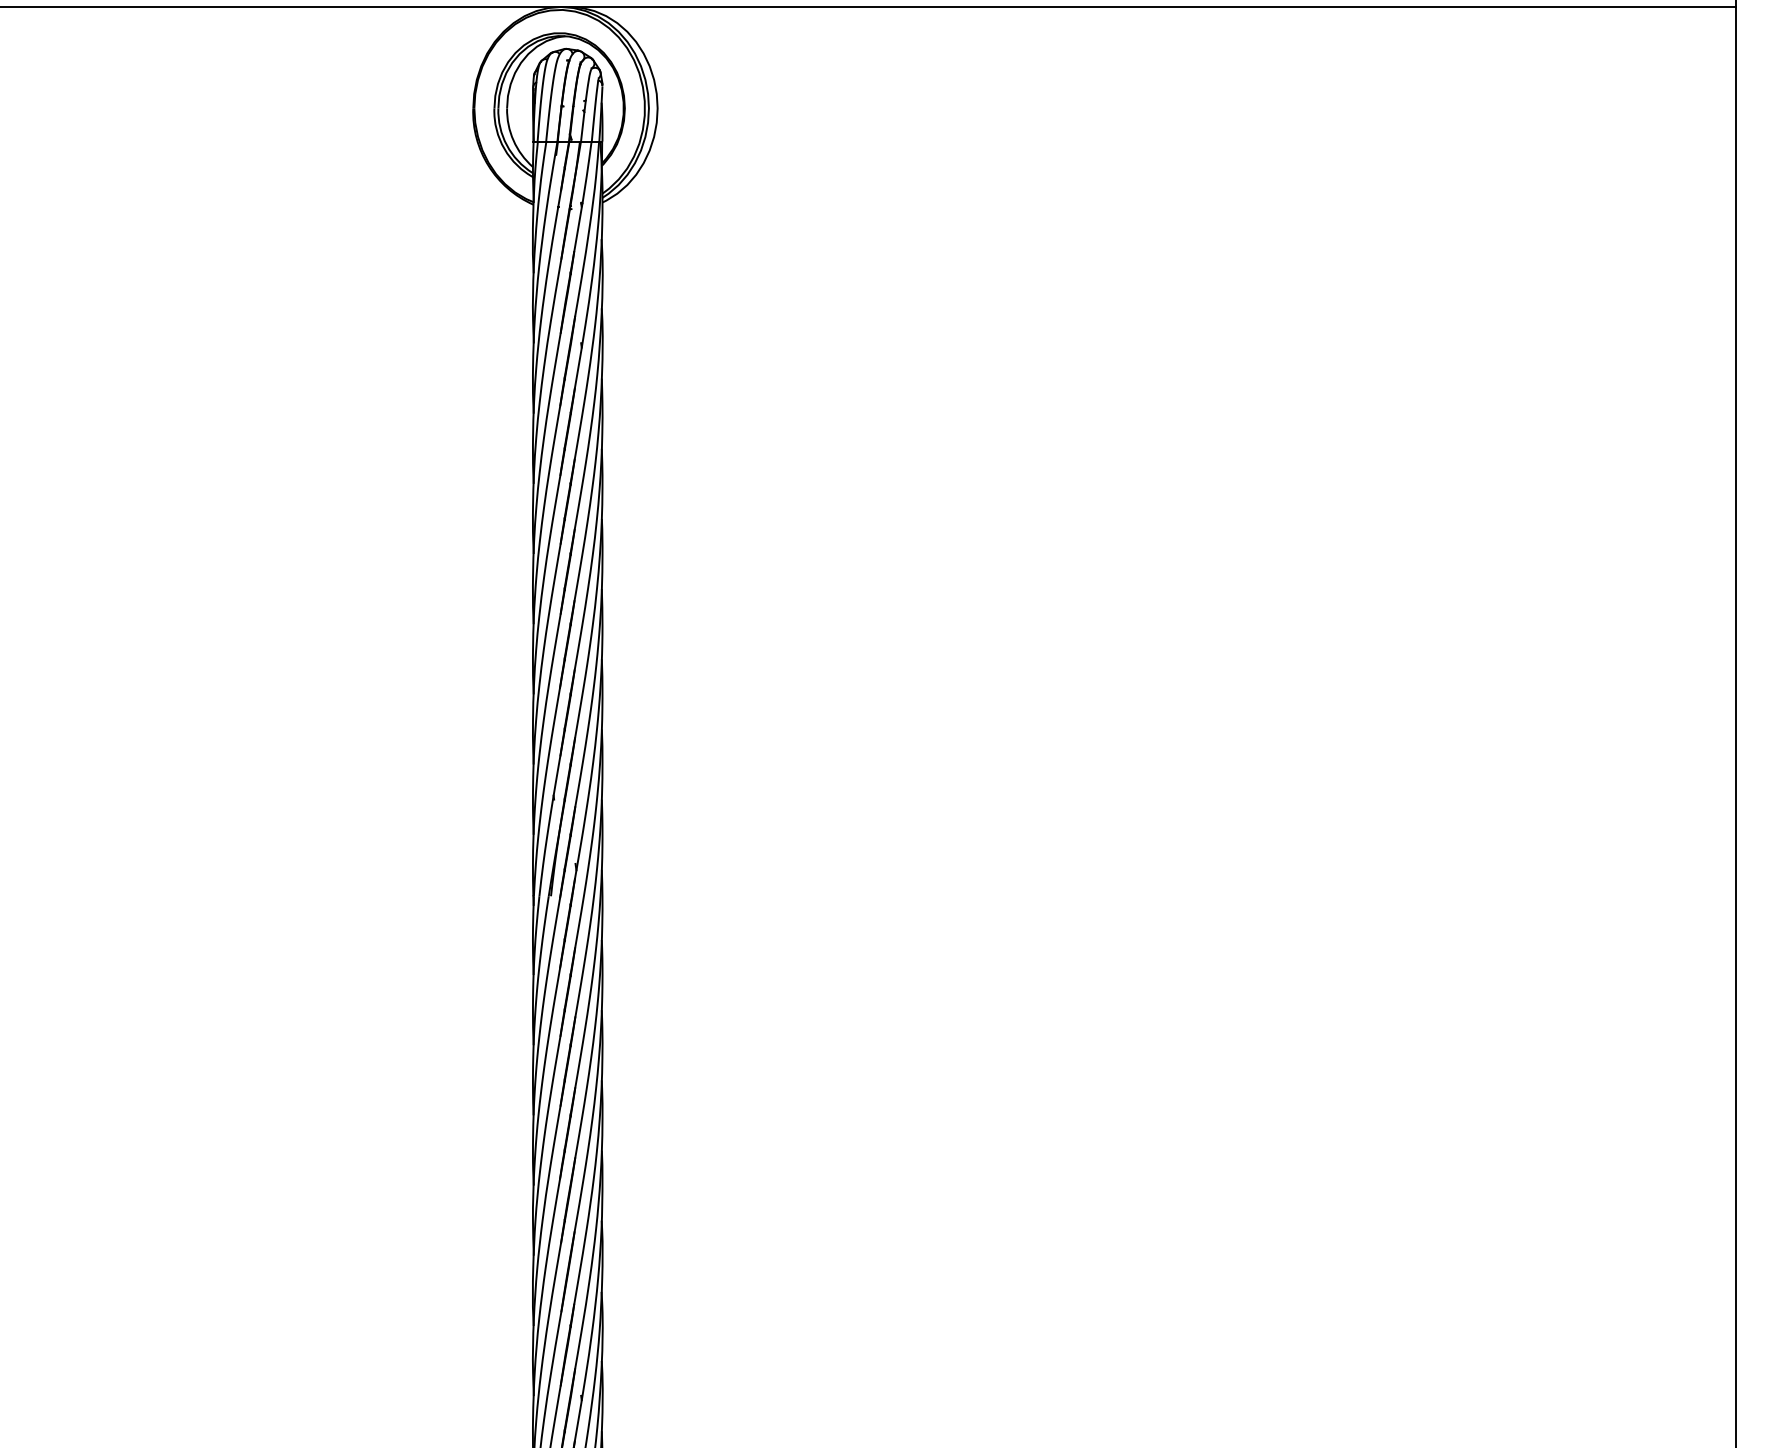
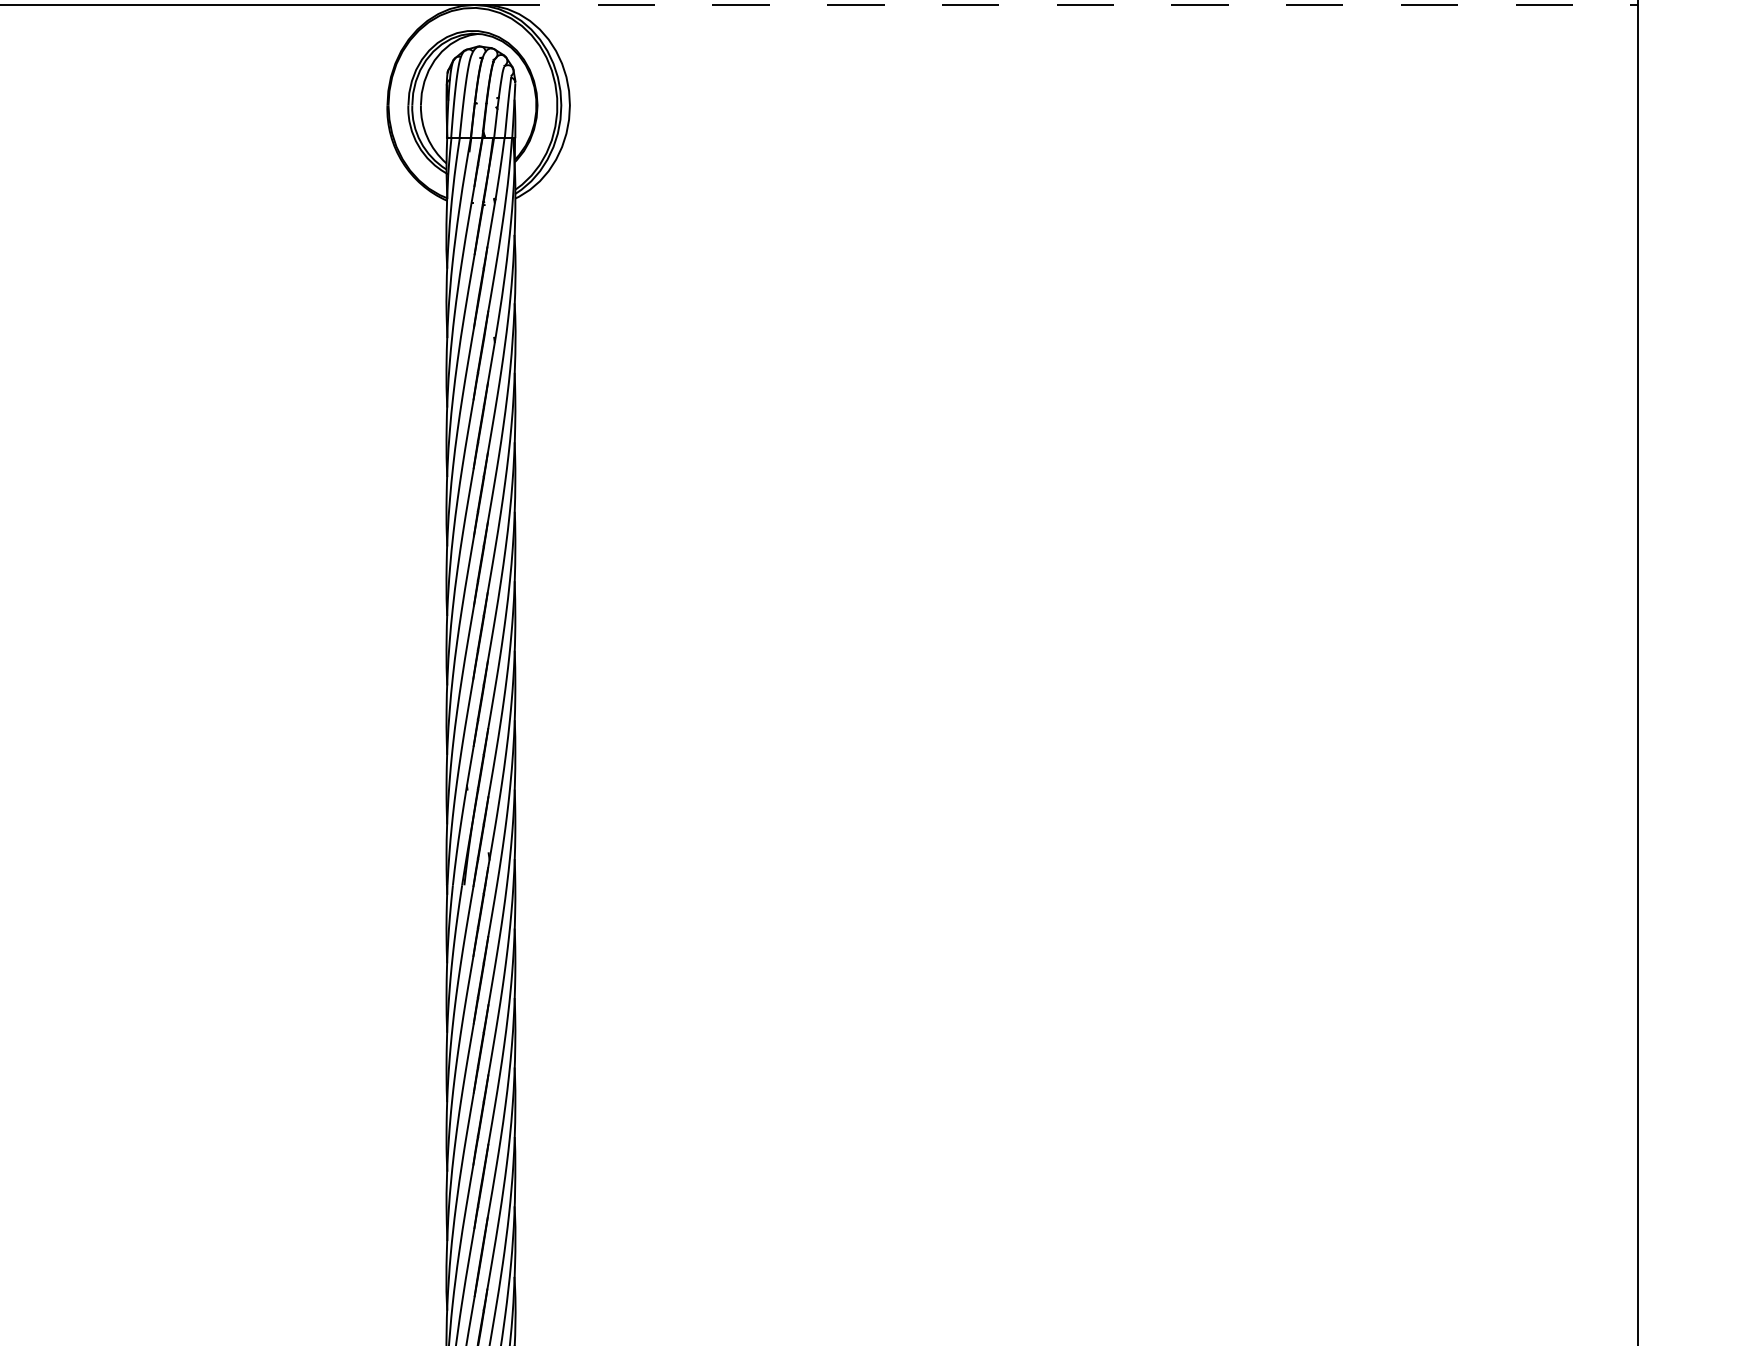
line: (1153, 6) -> (1060, 4), solid -> dashed

